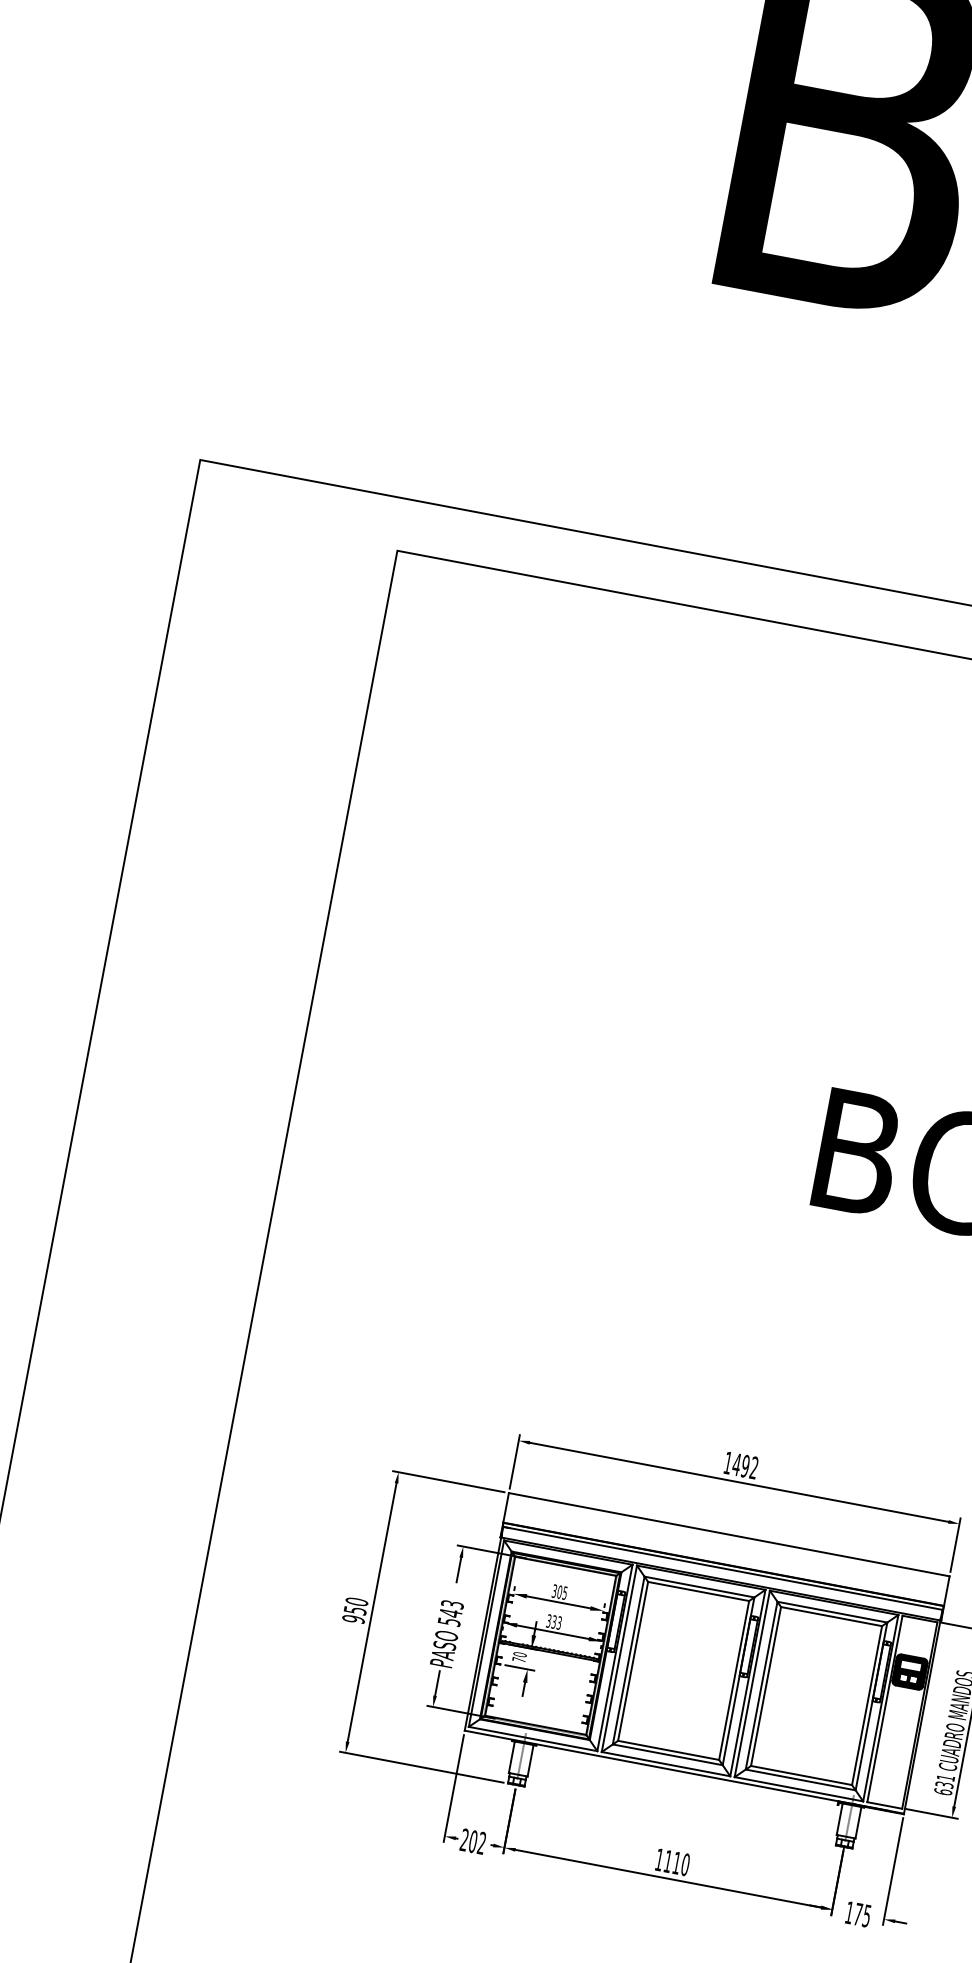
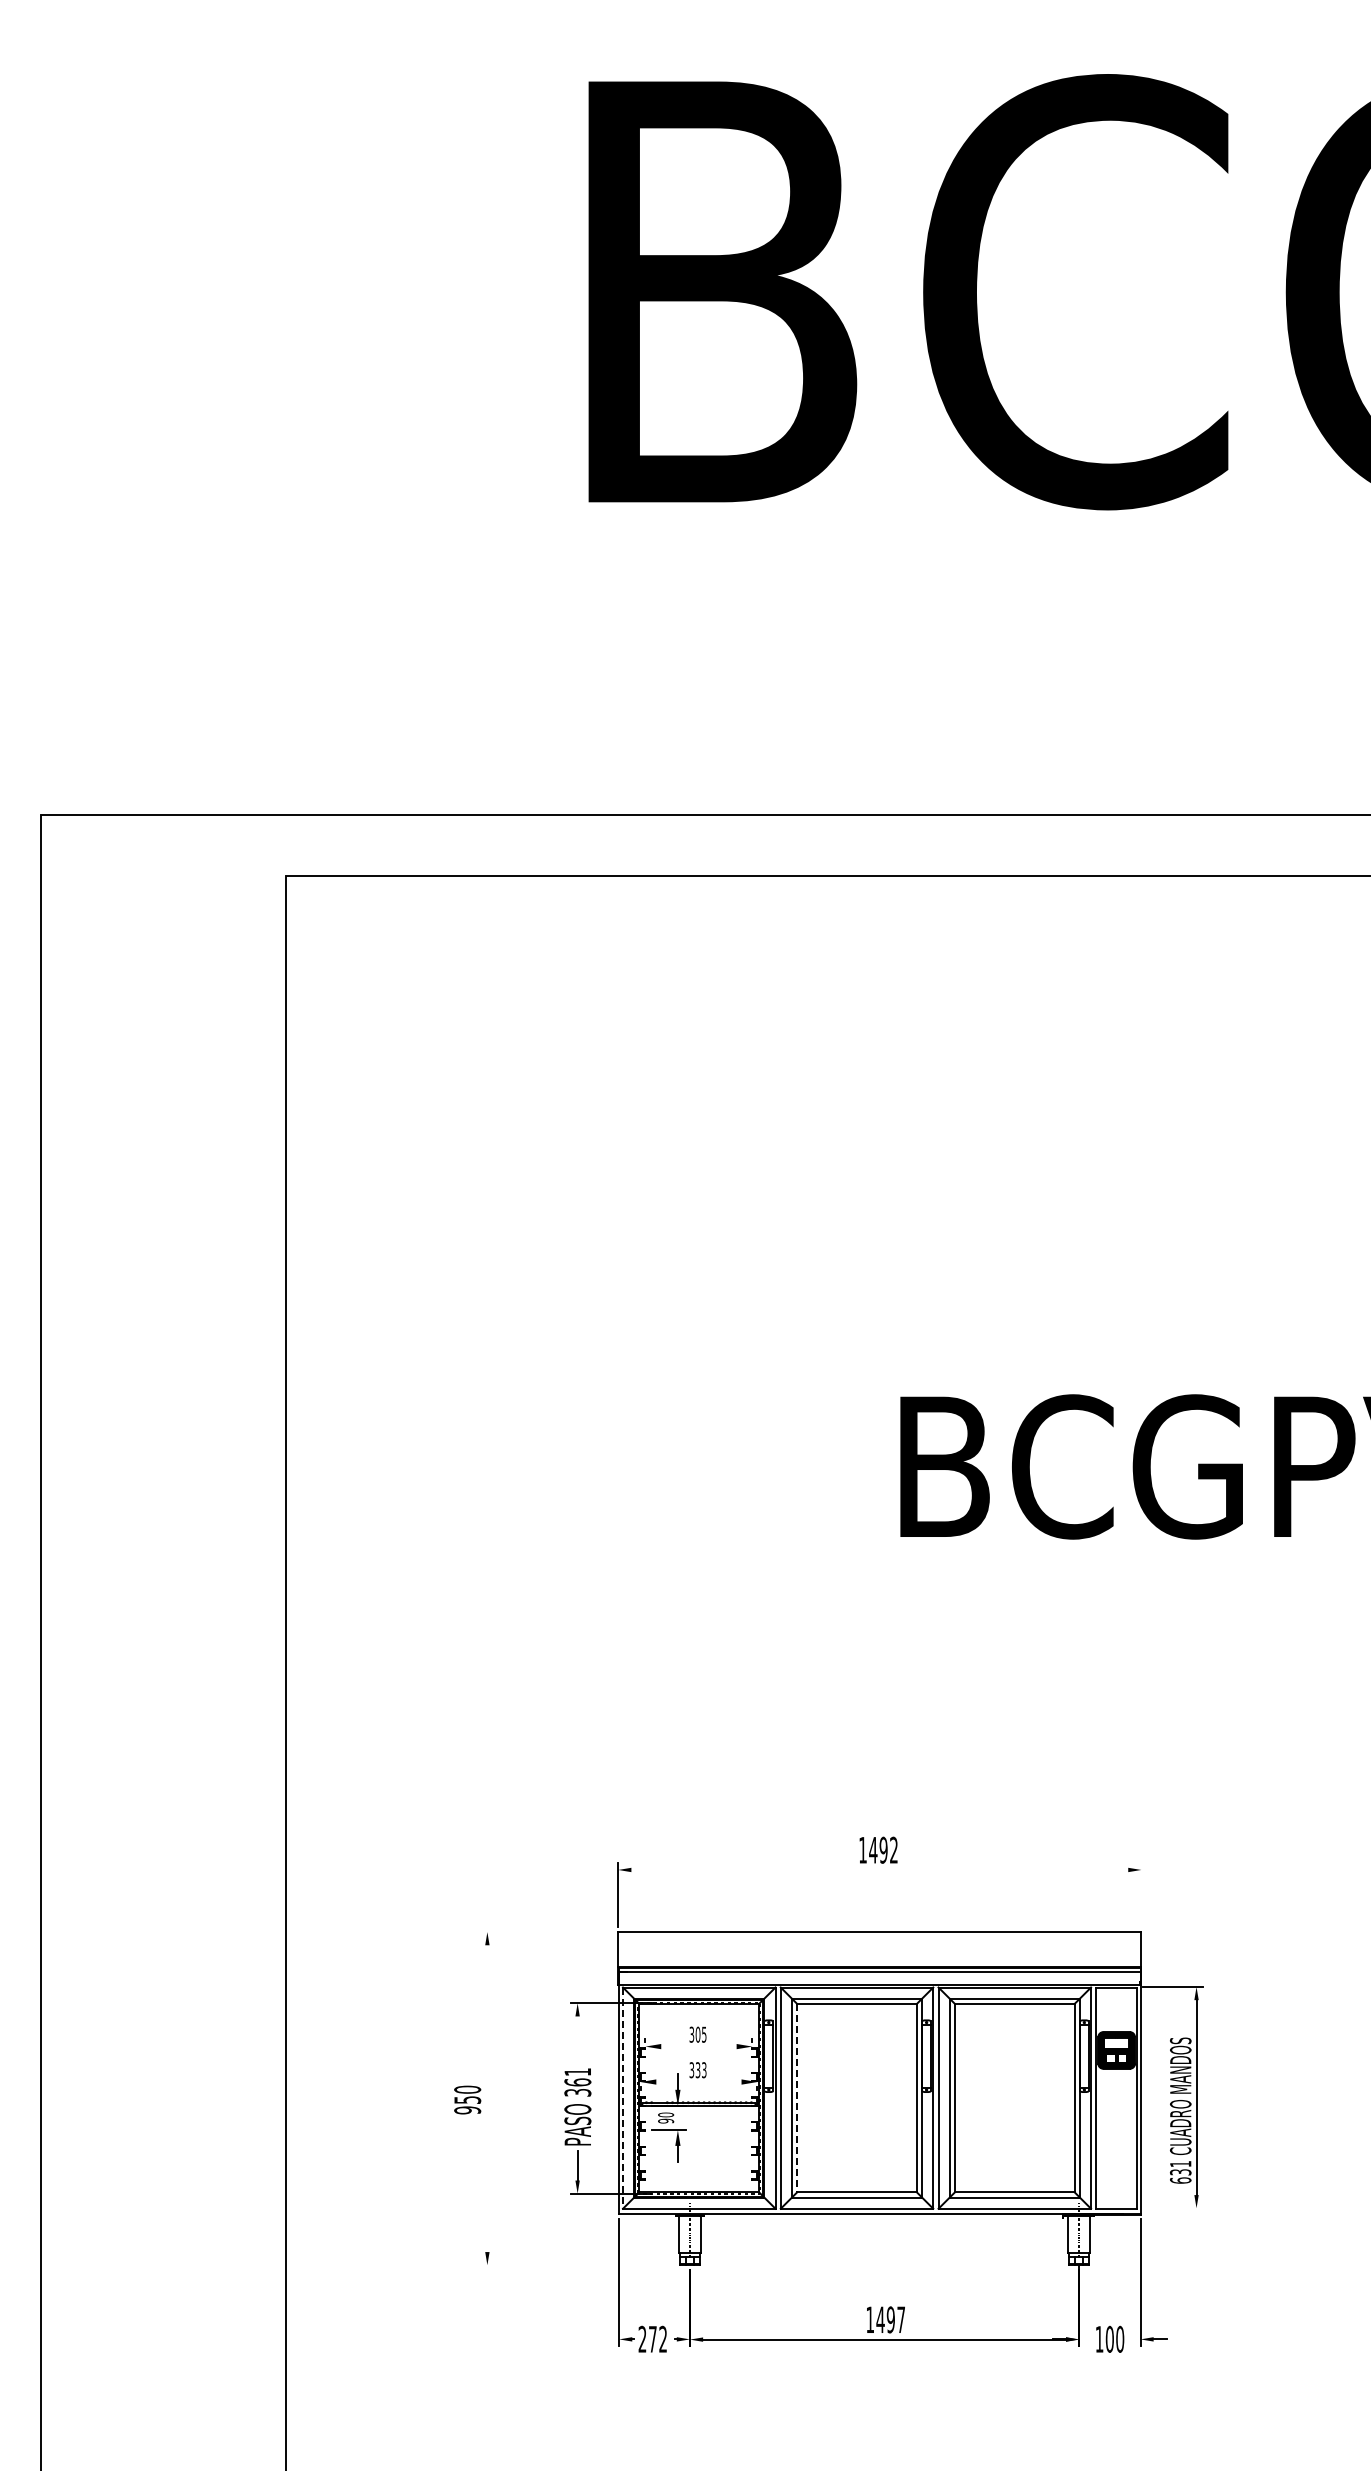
line: (448, 1481) -> (546, 1932), removed
line: (738, 1481) -> (879, 1869), removed
line: (955, 1544) -> (1141, 1894), removed
line: (458, 1569) -> (577, 2030), removed
line: (558, 1602) -> (698, 2046), removed
line: (372, 1612) -> (487, 2098), removed
text: (450, 1613) -> (577, 2082), 543 -> 361
line: (552, 1632) -> (698, 2082), removed
line: (486, 1634) -> (623, 2098), solid -> dashed
text: (519, 1659) -> (666, 2120), 70 -> 90
line: (633, 1661) -> (797, 2098), solid -> dashed
line: (421, 1767) -> (577, 2265), removed
line: (931, 1814) -> (1172, 2208), removed
text: (473, 1840) -> (652, 2338), 202 -> 272
text: (676, 1862) -> (890, 2319), 1110 -> 1497
text: (862, 1914) -> (1114, 2338), 175 -> 100

